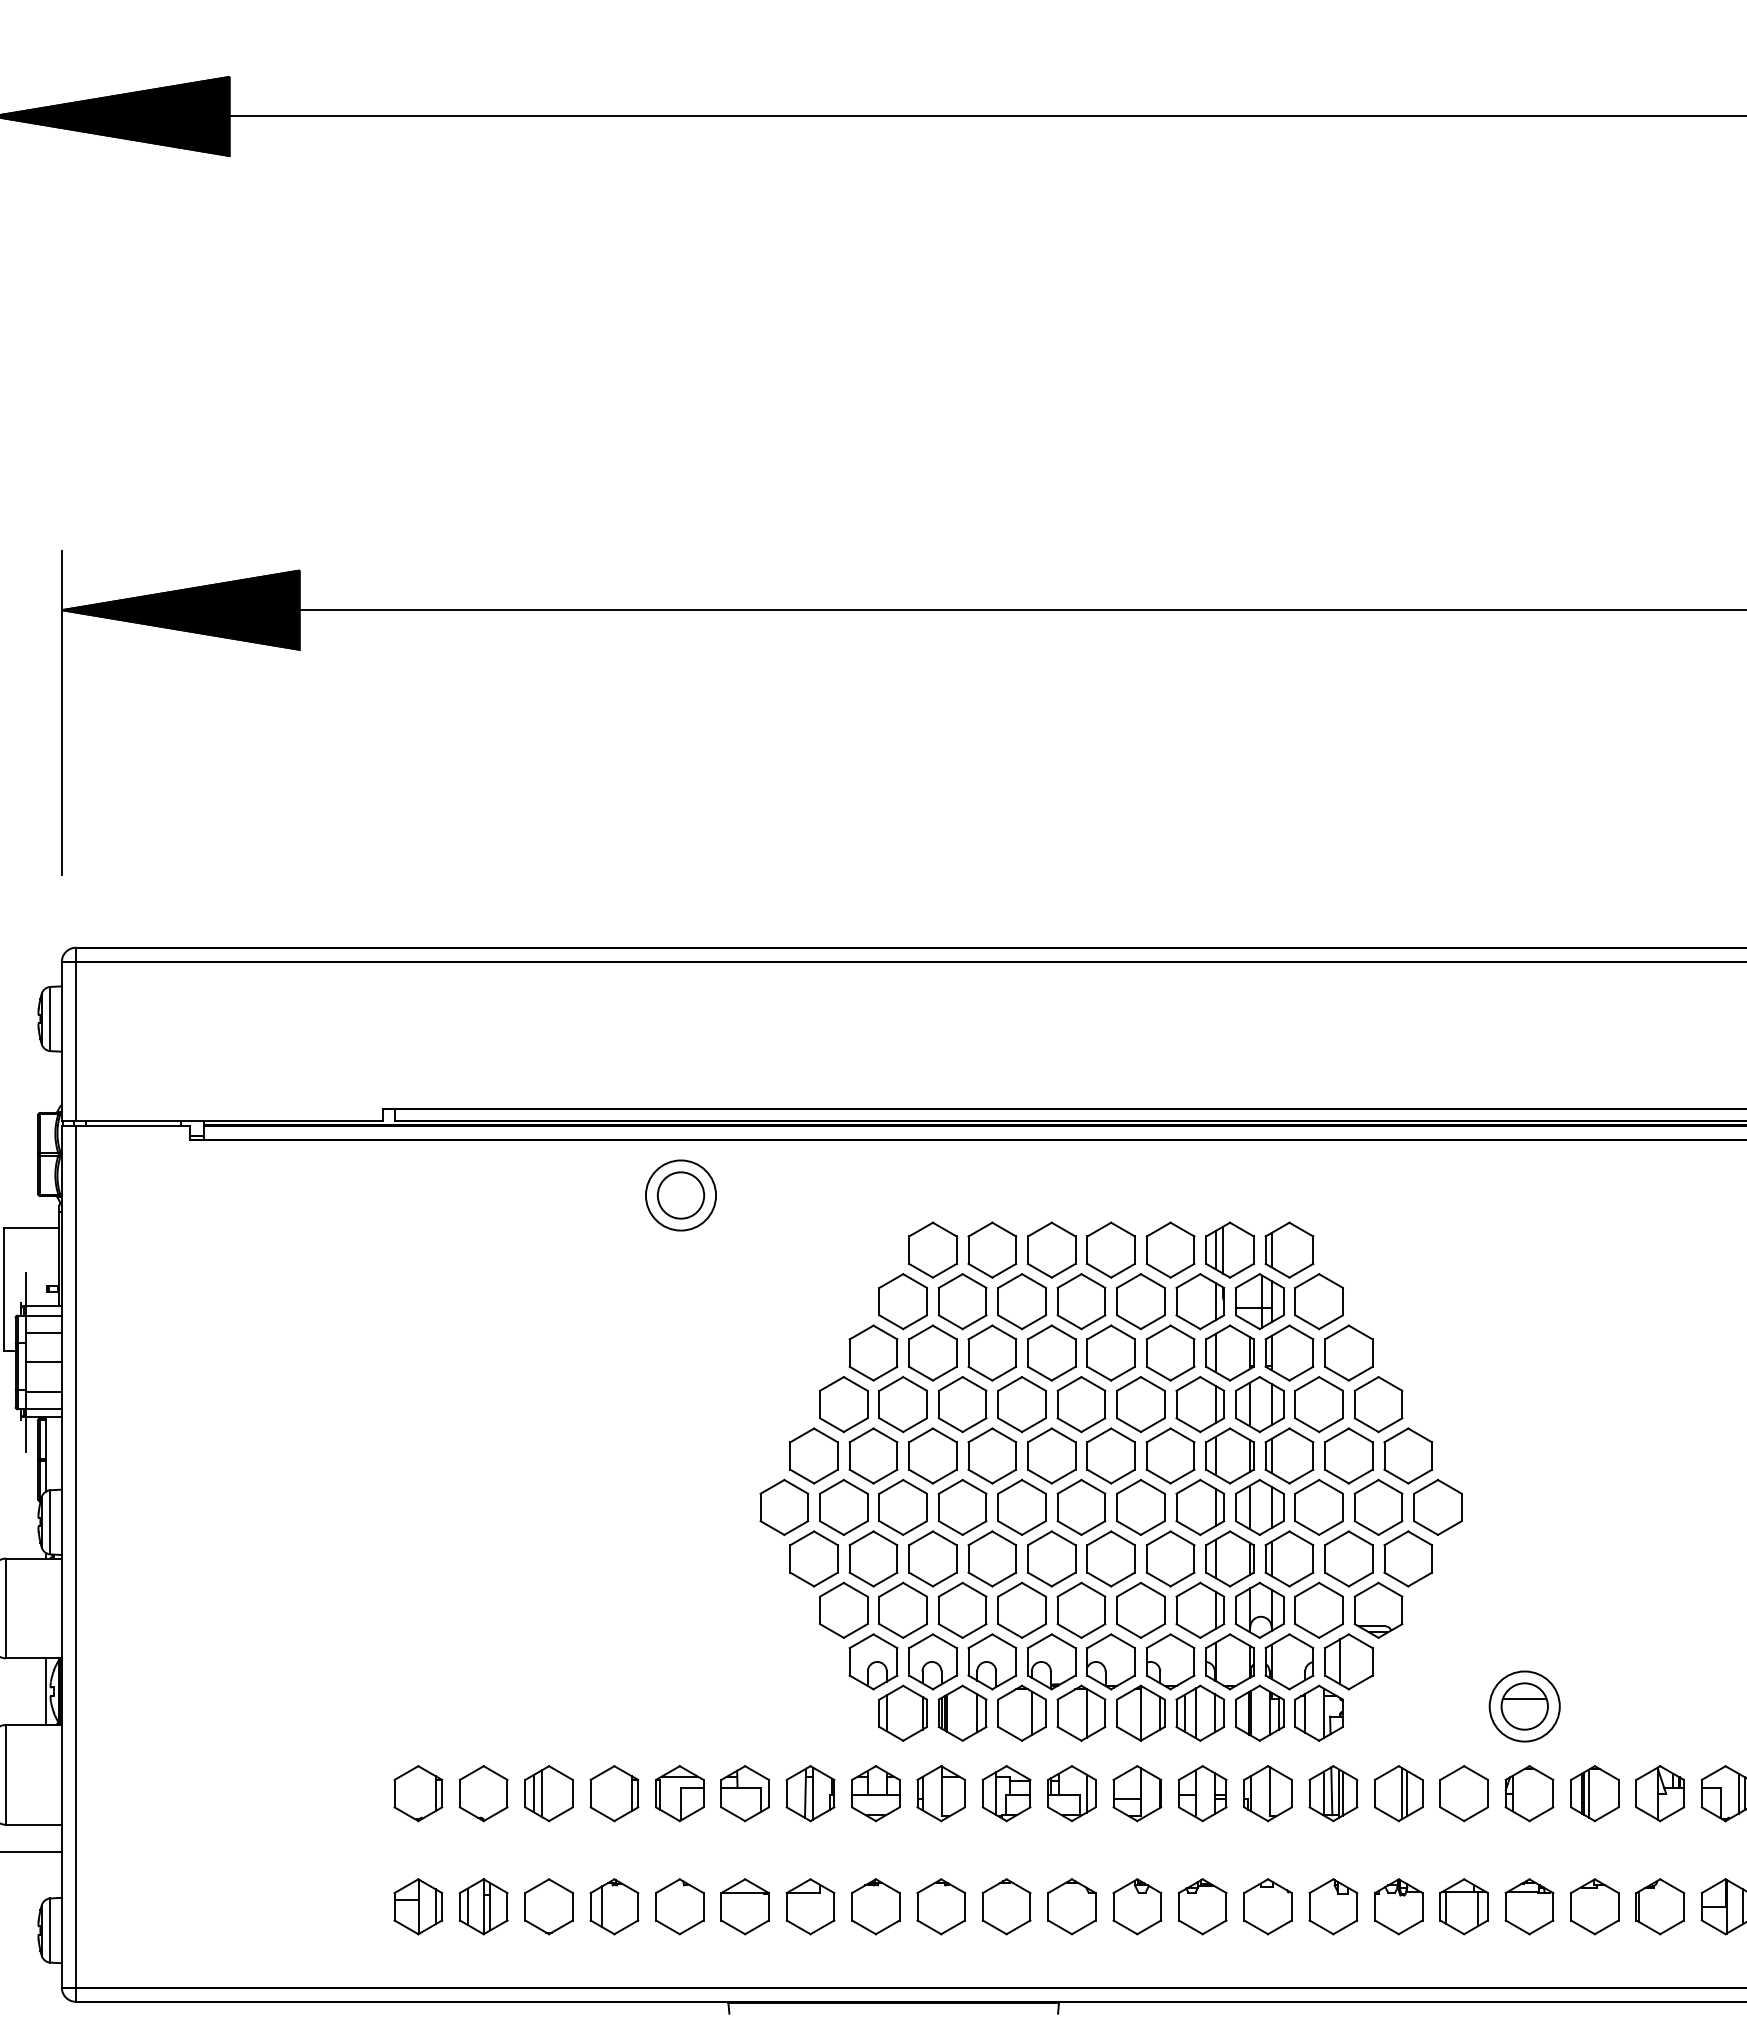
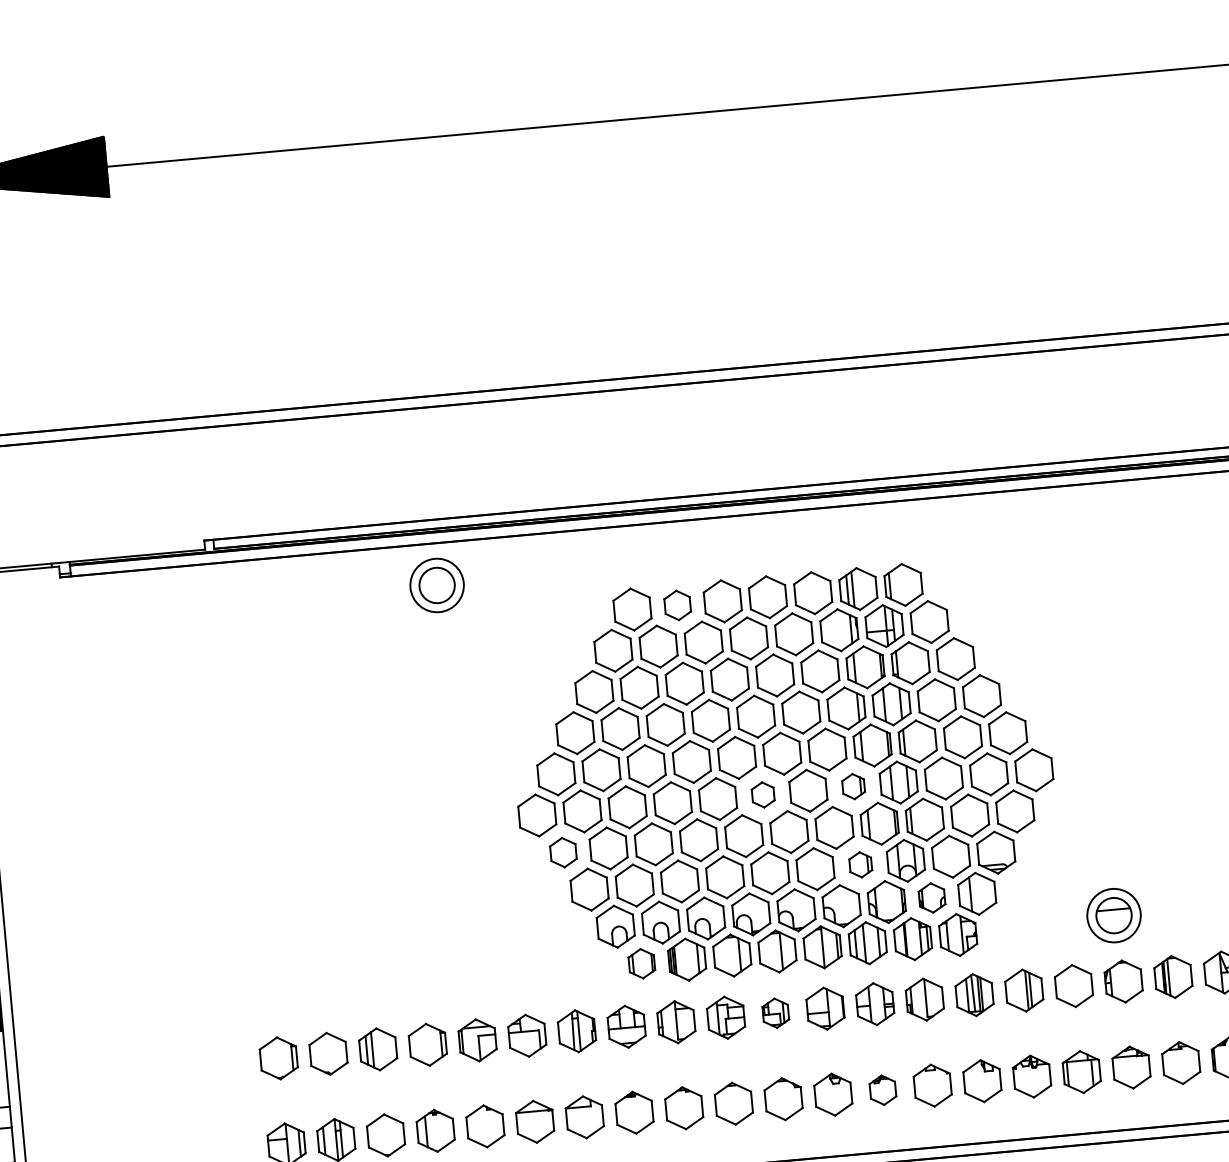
part: (992, 1249) -> (677, 604), size x0.7
part: (1200, 1506) -> (853, 785), size x0.6
part: (1081, 1507) -> (763, 794), size x0.6
part: (813, 1558) -> (562, 852), size x0.7
part: (1200, 1609) -> (860, 864), size x0.6
part: (1289, 1661) -> (932, 897), size x0.7
part: (902, 1712) -> (641, 963), size x0.7
part: (1071, 1793) -> (775, 1013), size x0.7
part: (1202, 1906) -> (882, 1090), size x0.7

